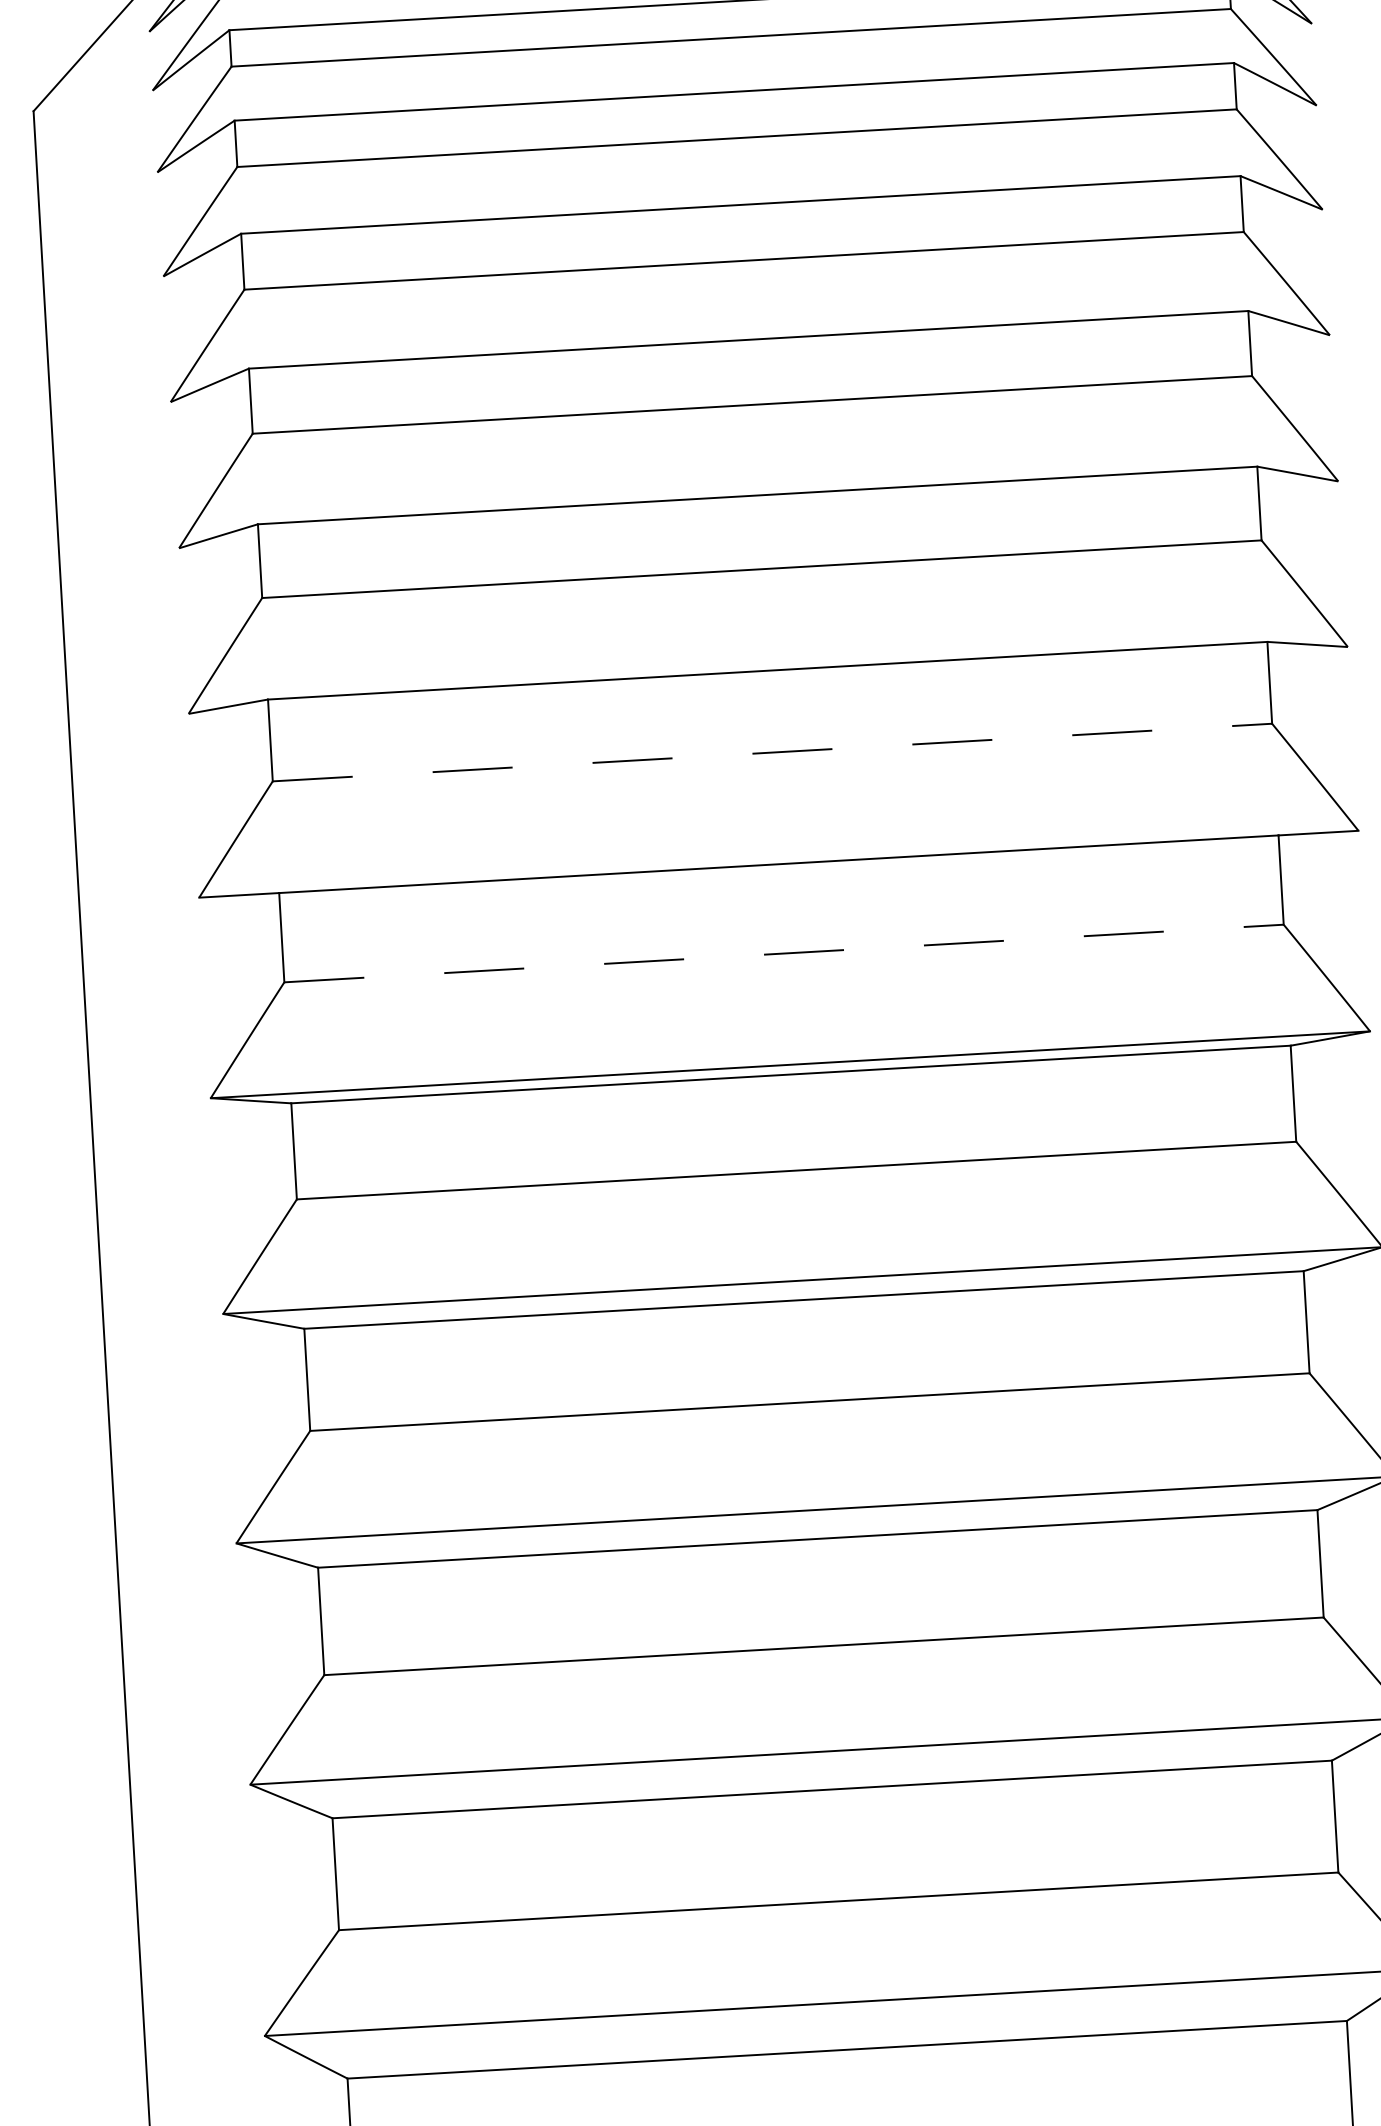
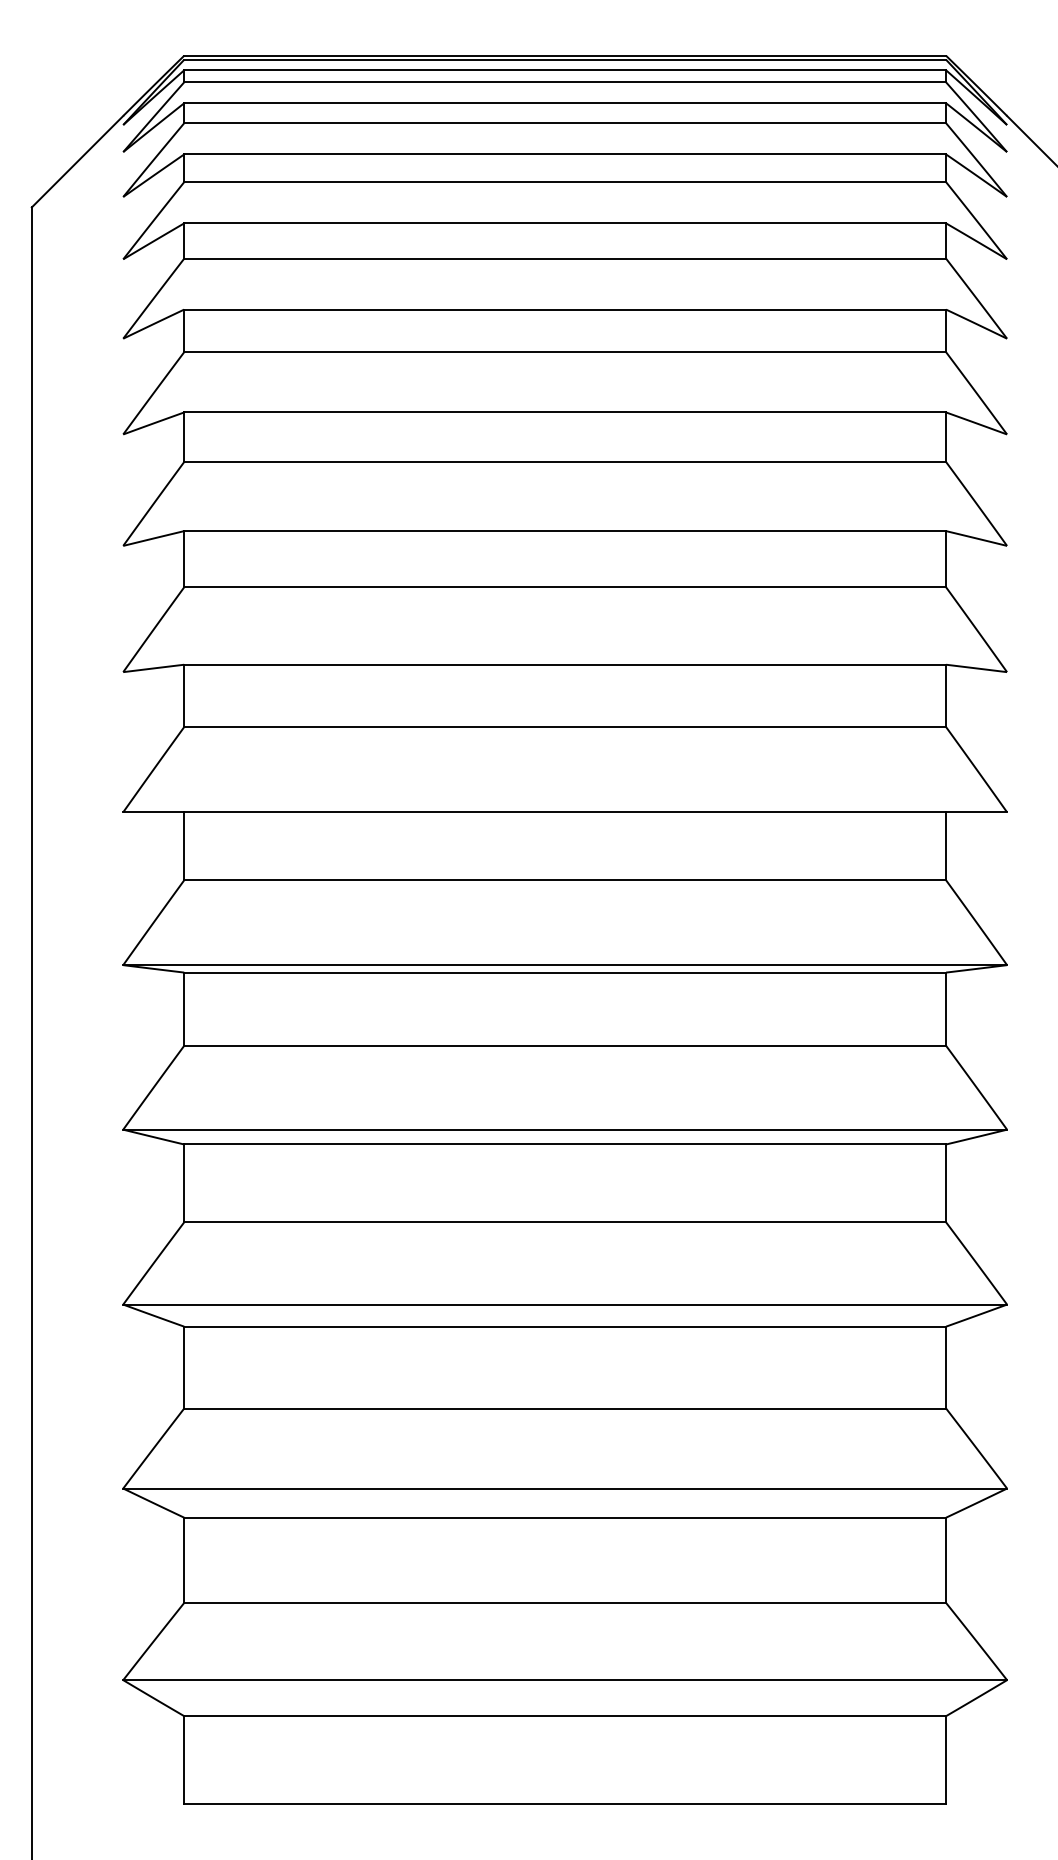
line: (772, 753) -> (565, 727), dashed -> solid
line: (784, 953) -> (565, 880), dashed -> solid

